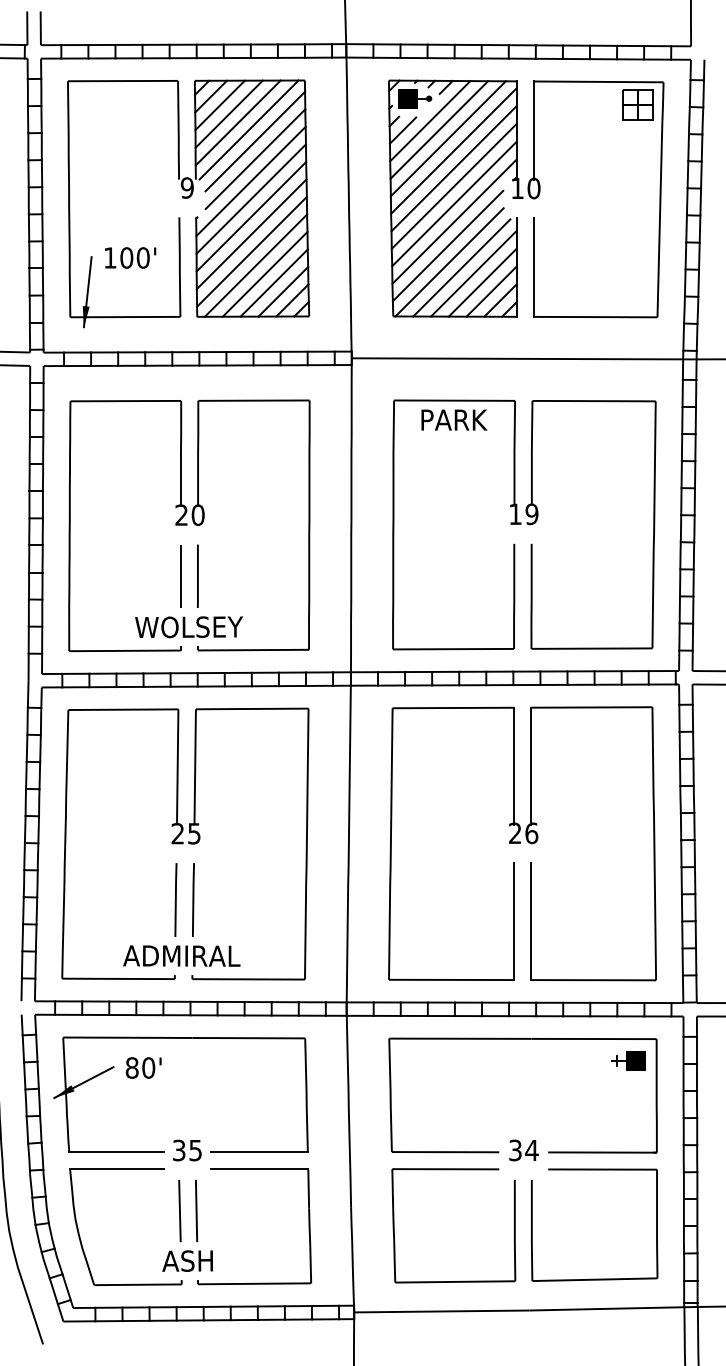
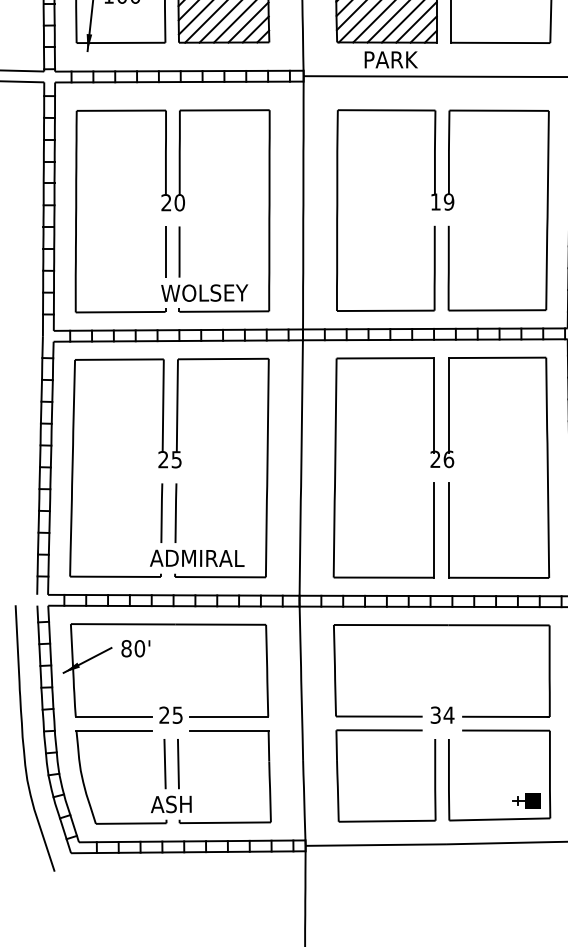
text: (454, 419) -> (391, 59), moved
text: (188, 627) -> (204, 293), moved
text: (181, 955) -> (196, 557), moved
part: (628, 1060) -> (526, 800), moved
text: (179, 1150) -> (164, 715), 35 -> 25

